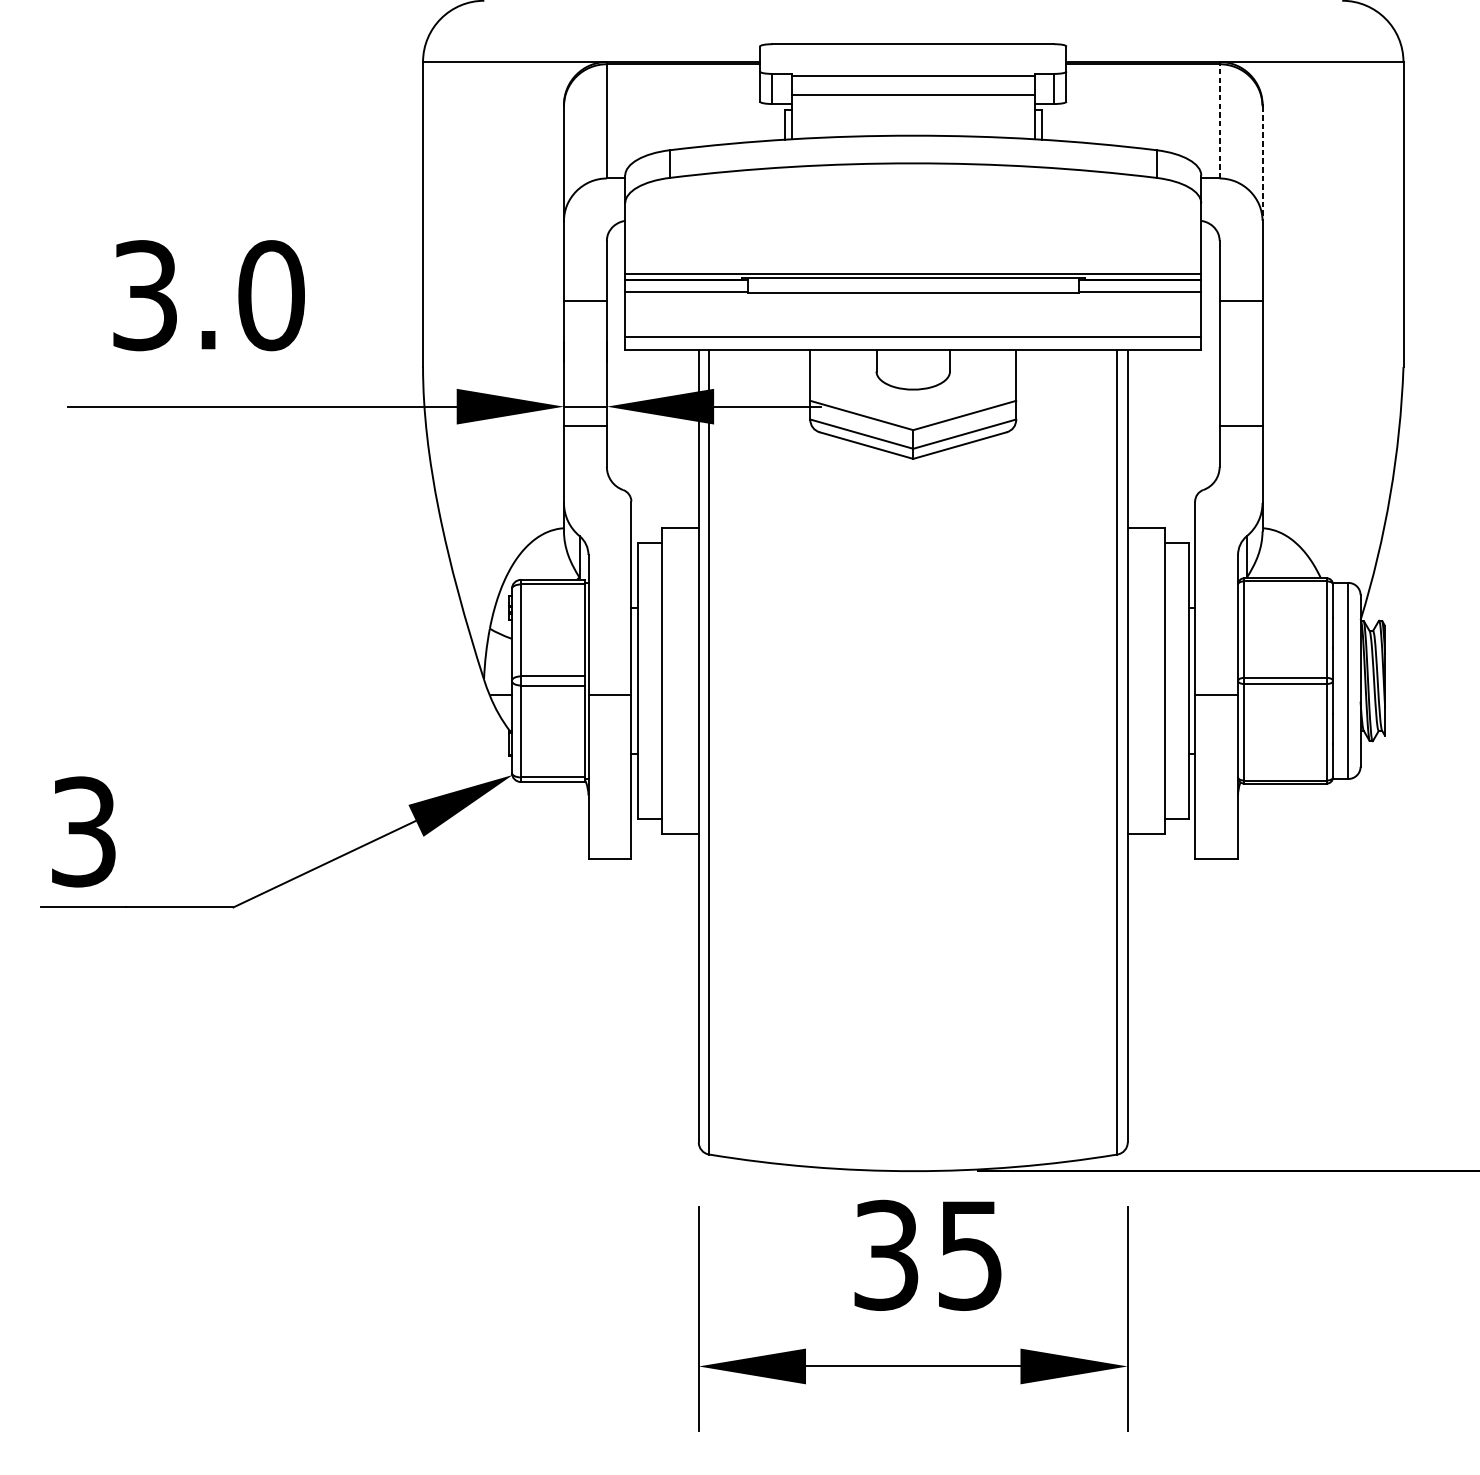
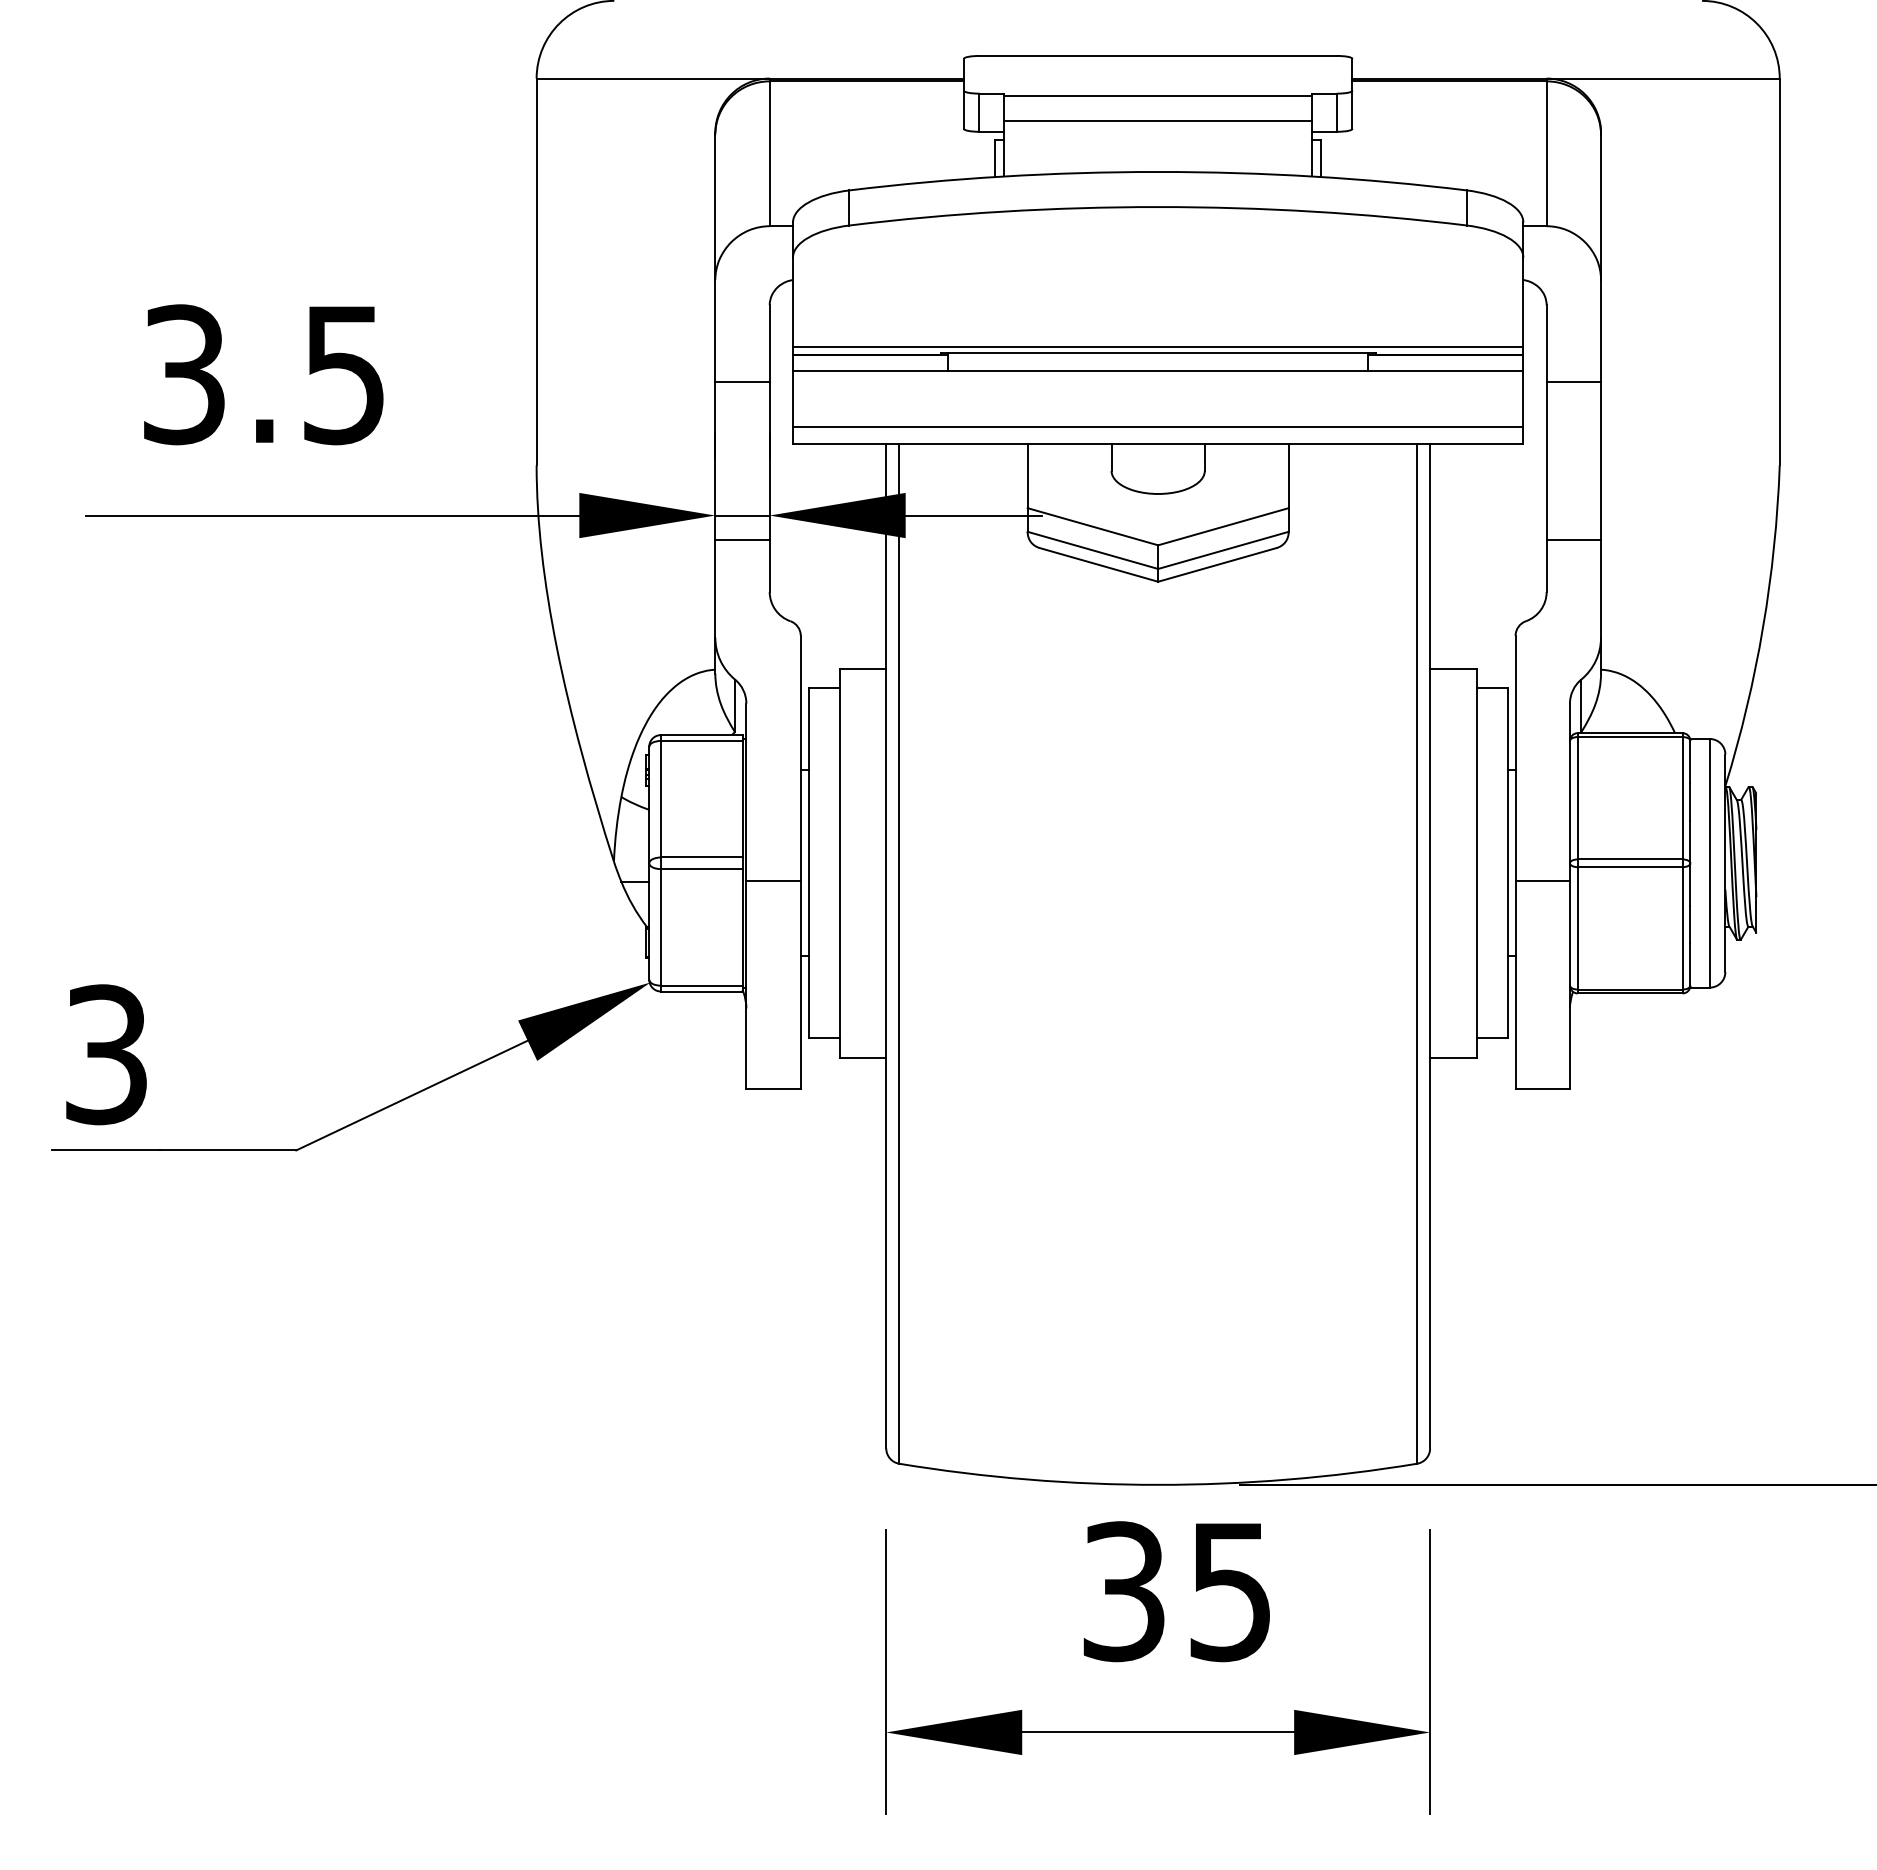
line: (1219, 121) -> (1546, 153), dashed -> solid
line: (1262, 163) -> (1601, 207), dashed -> solid
text: (271, 295) -> (344, 374), 3.0 -> 3.5

